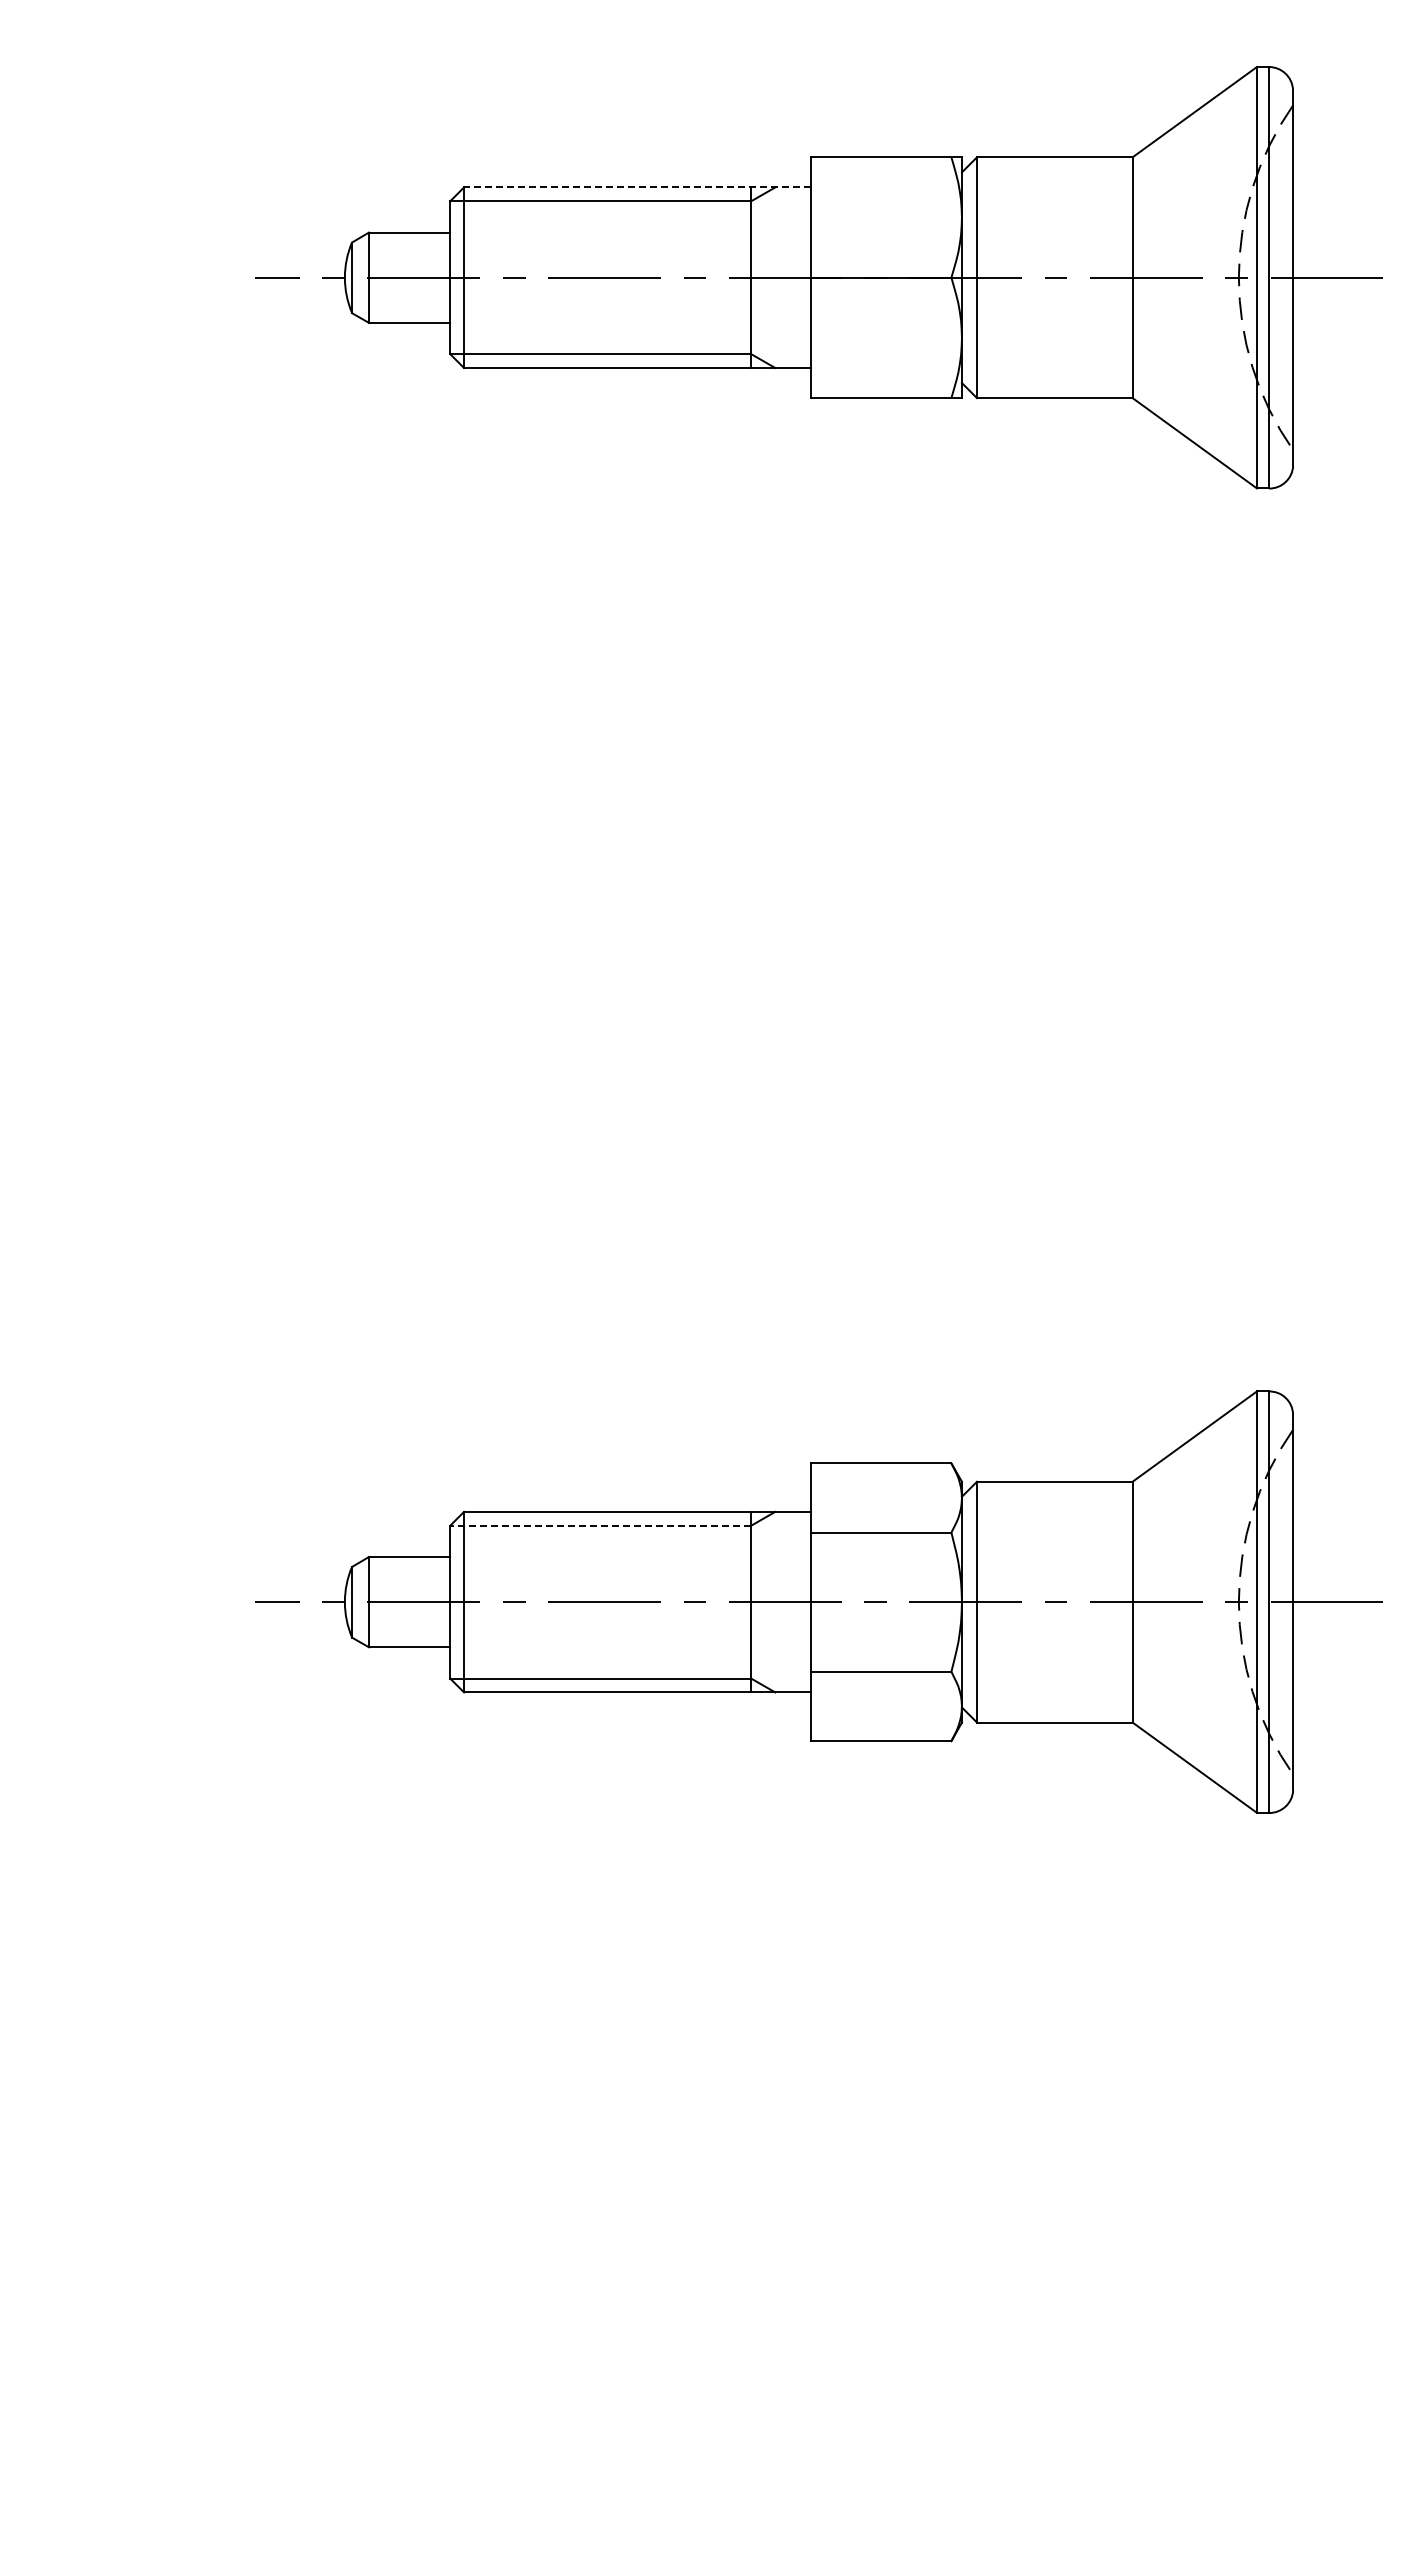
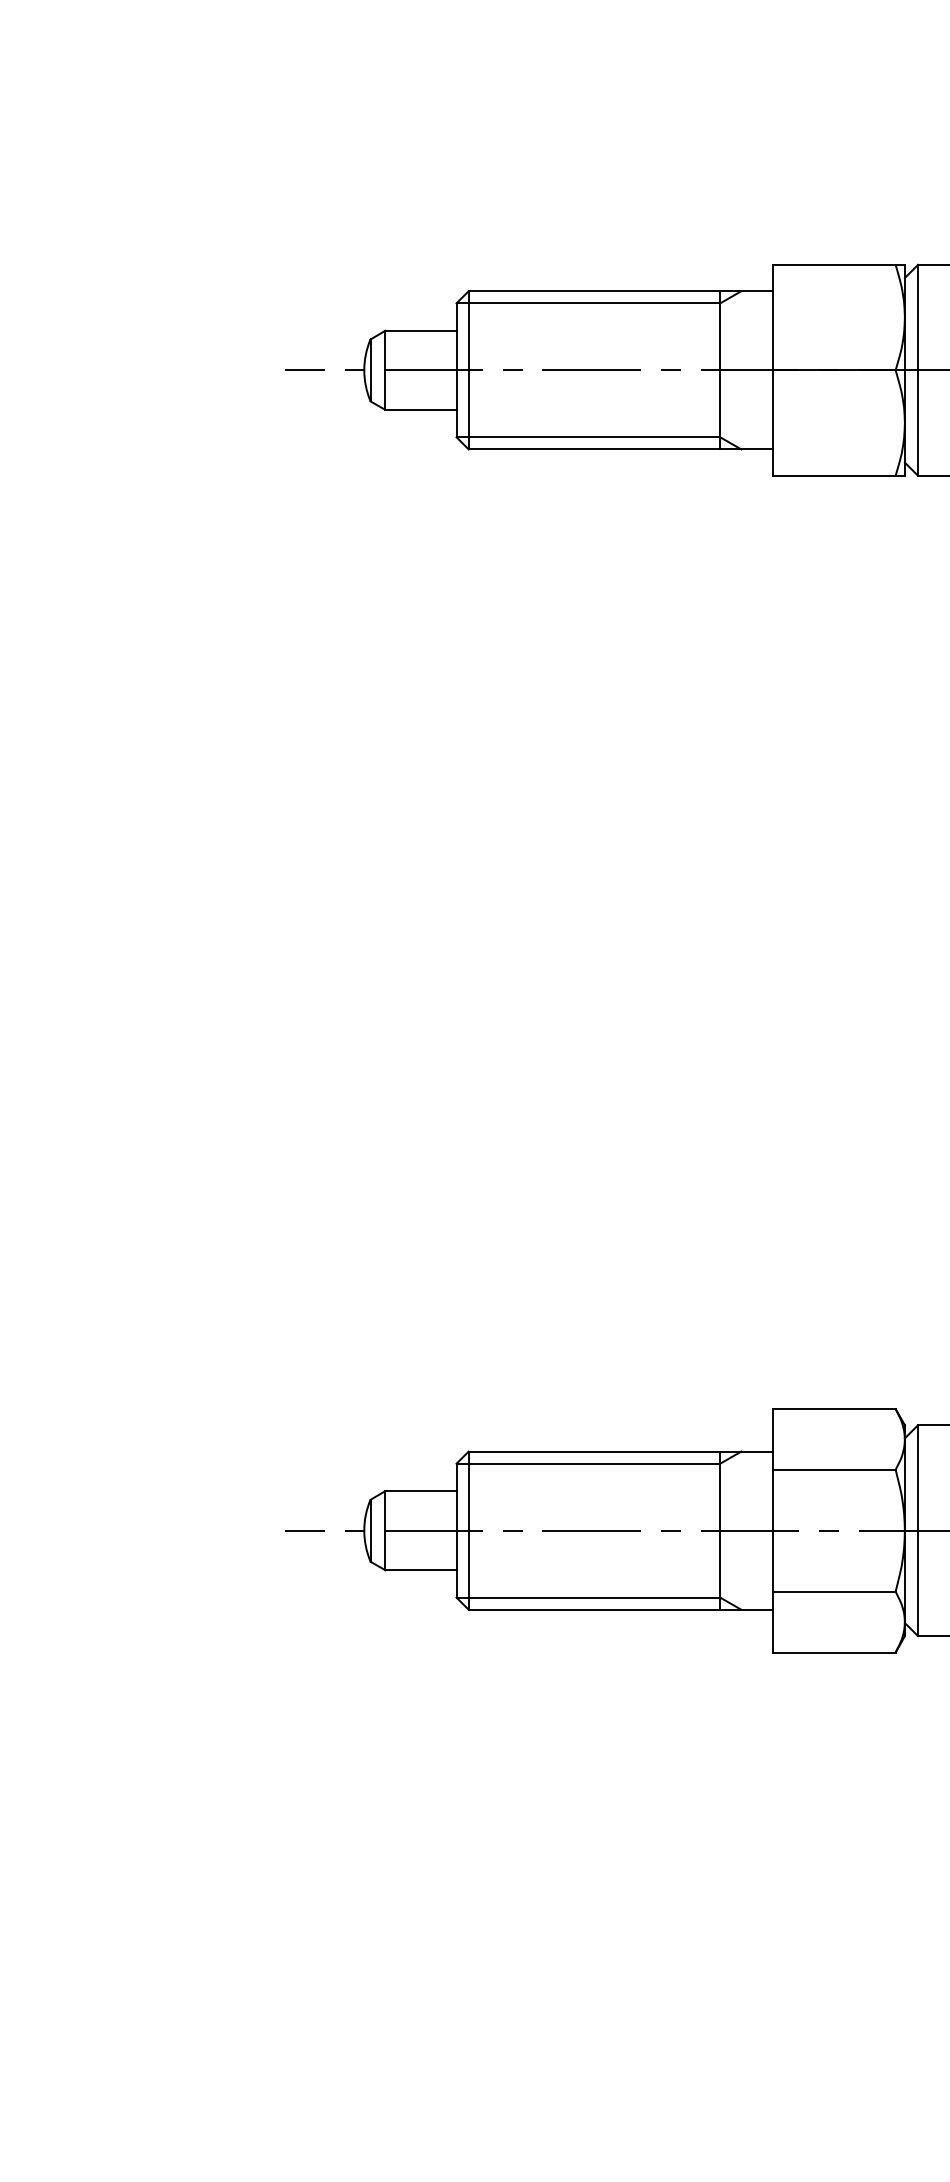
line: (637, 187) -> (620, 291), dashed -> solid
line: (600, 1525) -> (588, 1463), dashed -> solid

